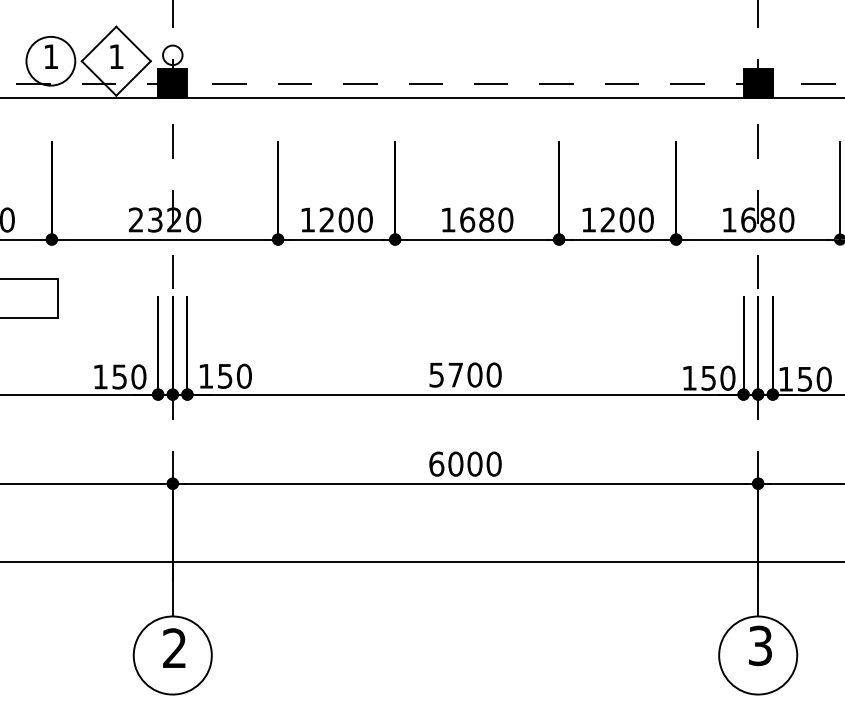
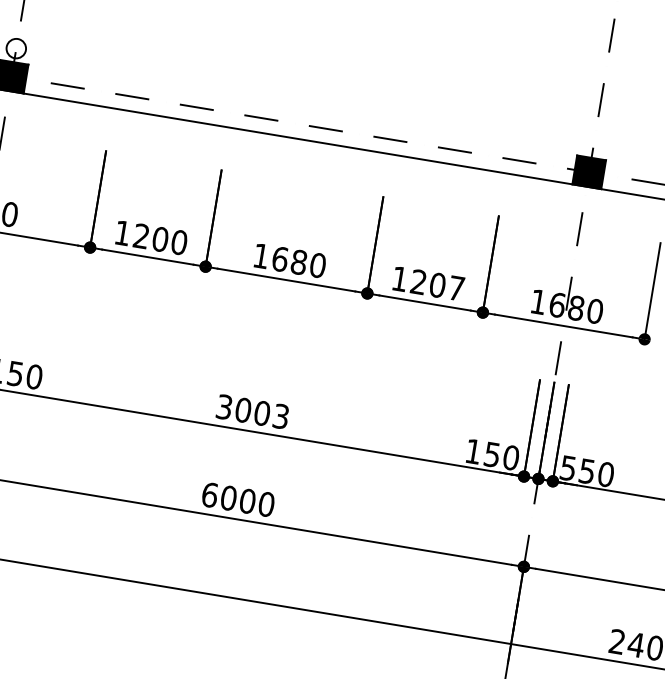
text: (645, 219) -> (455, 287), 1200 -> 1207
text: (465, 374) -> (252, 411), 5700 -> 3003
text: (785, 379) -> (567, 468), 150 -> 550

